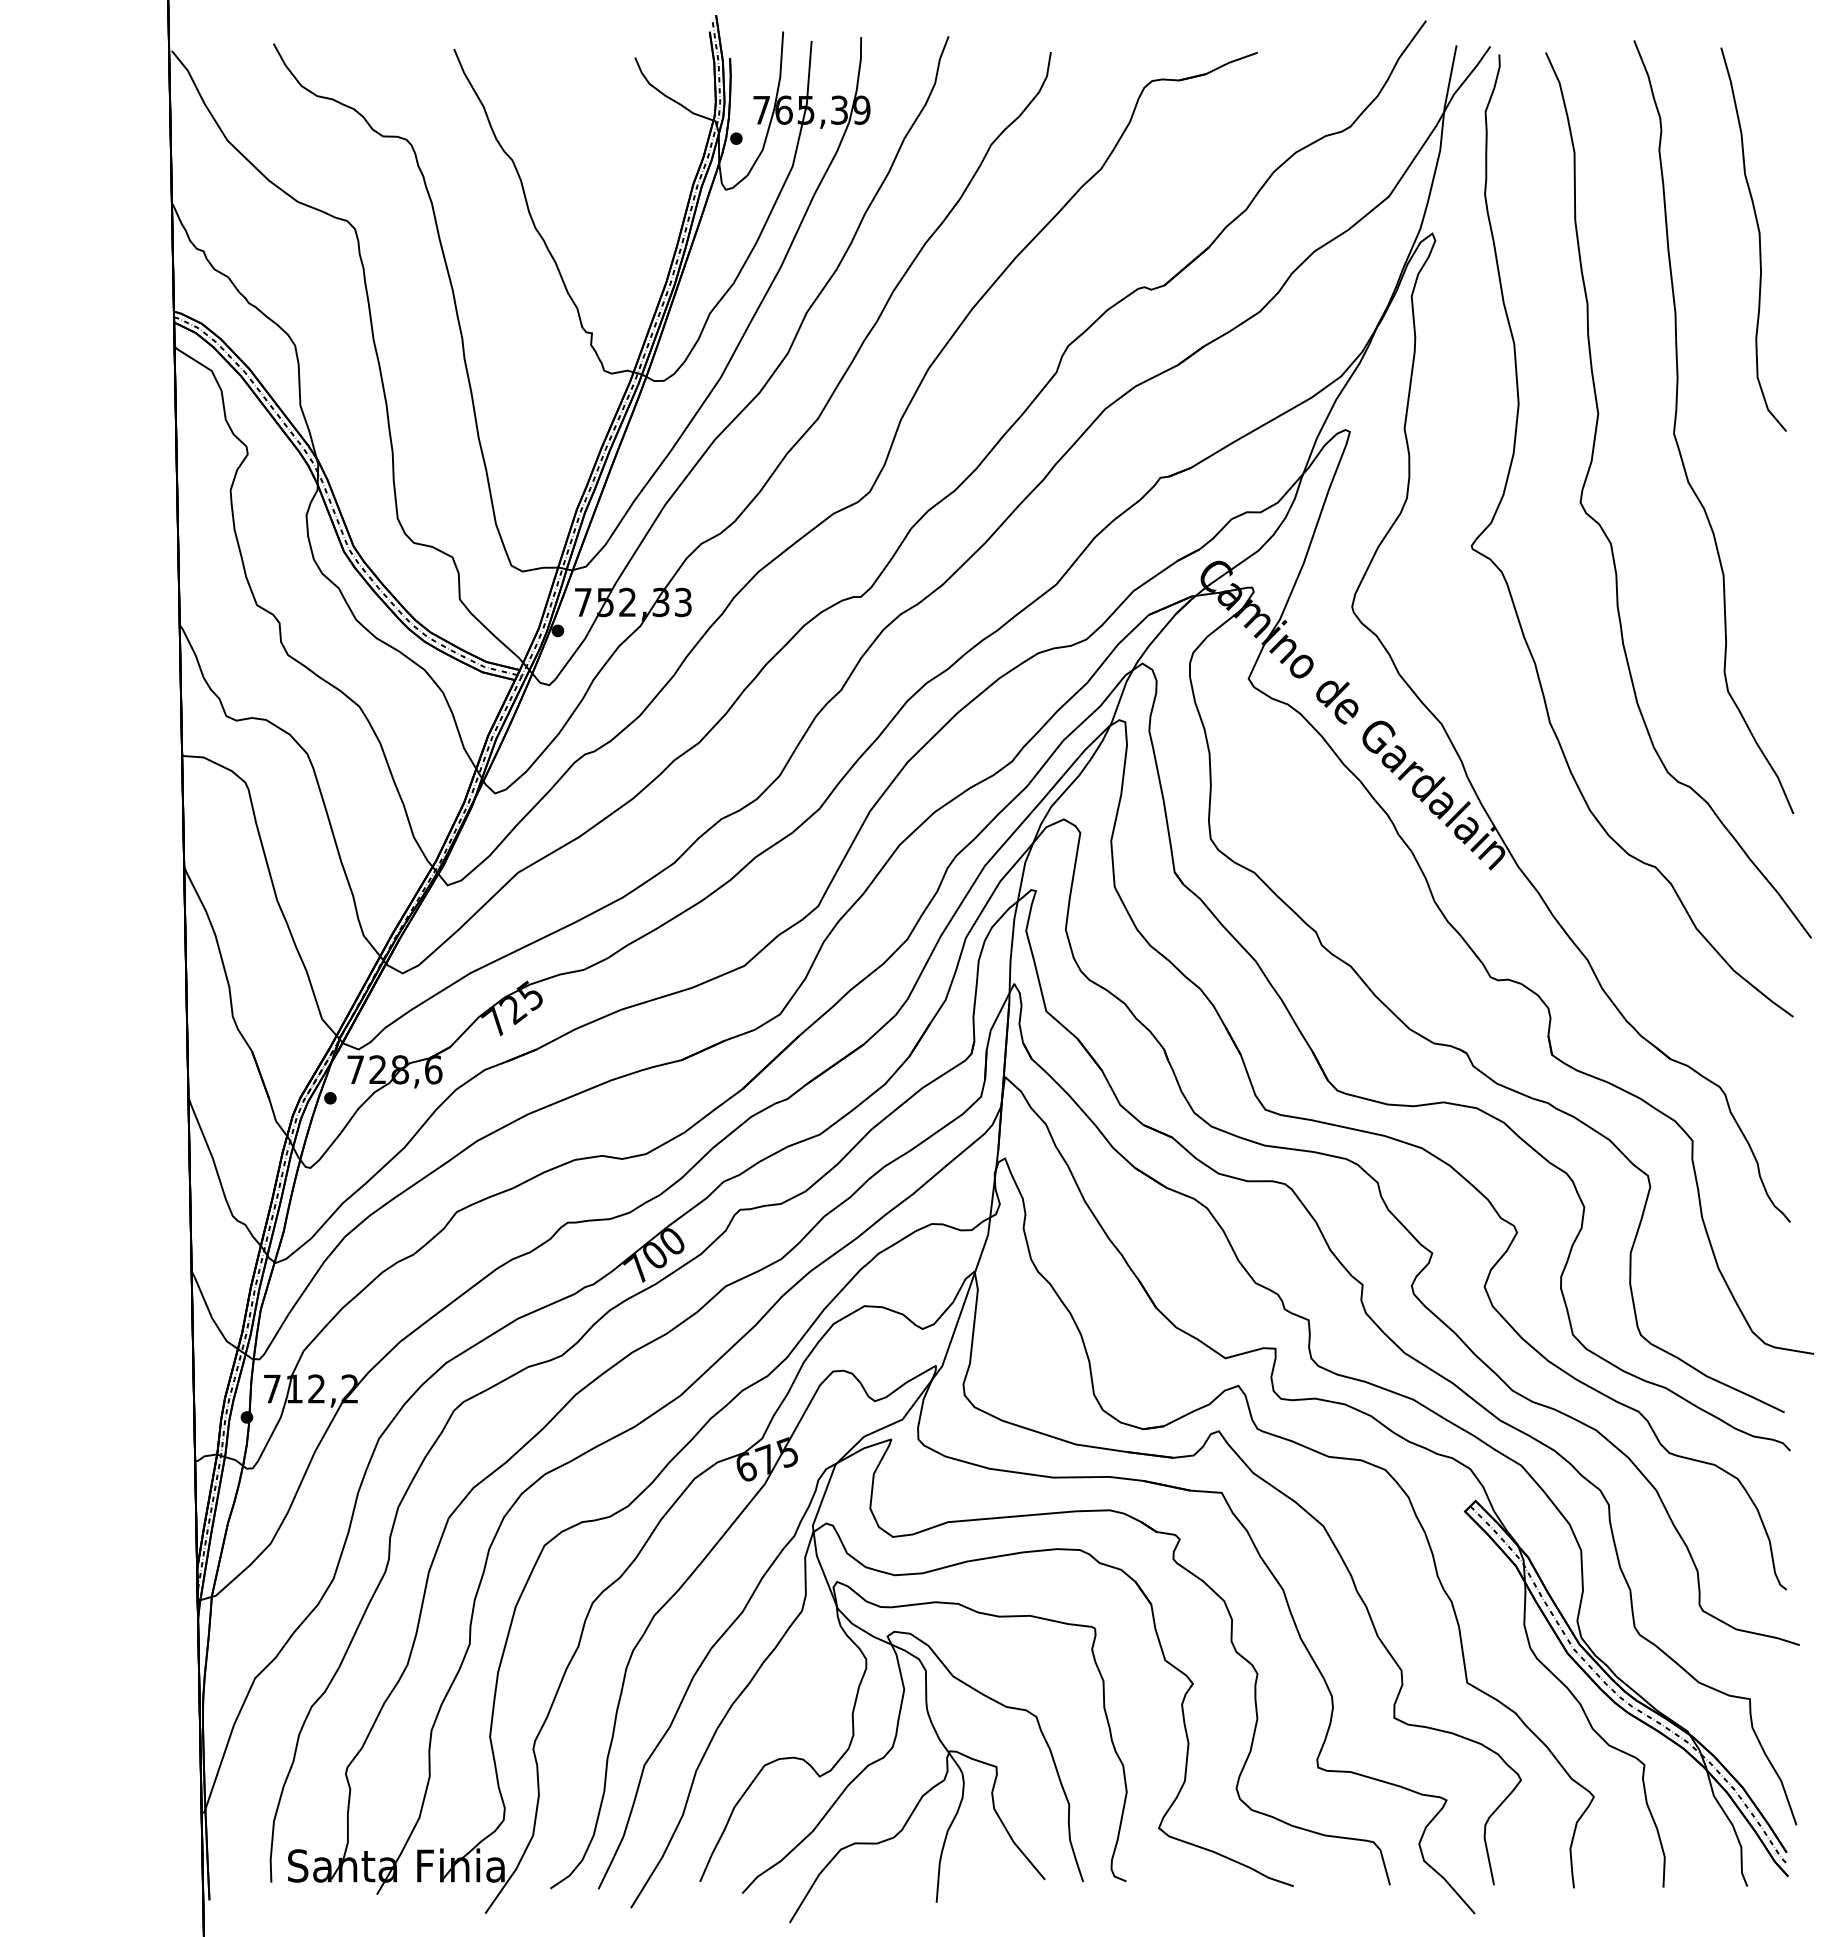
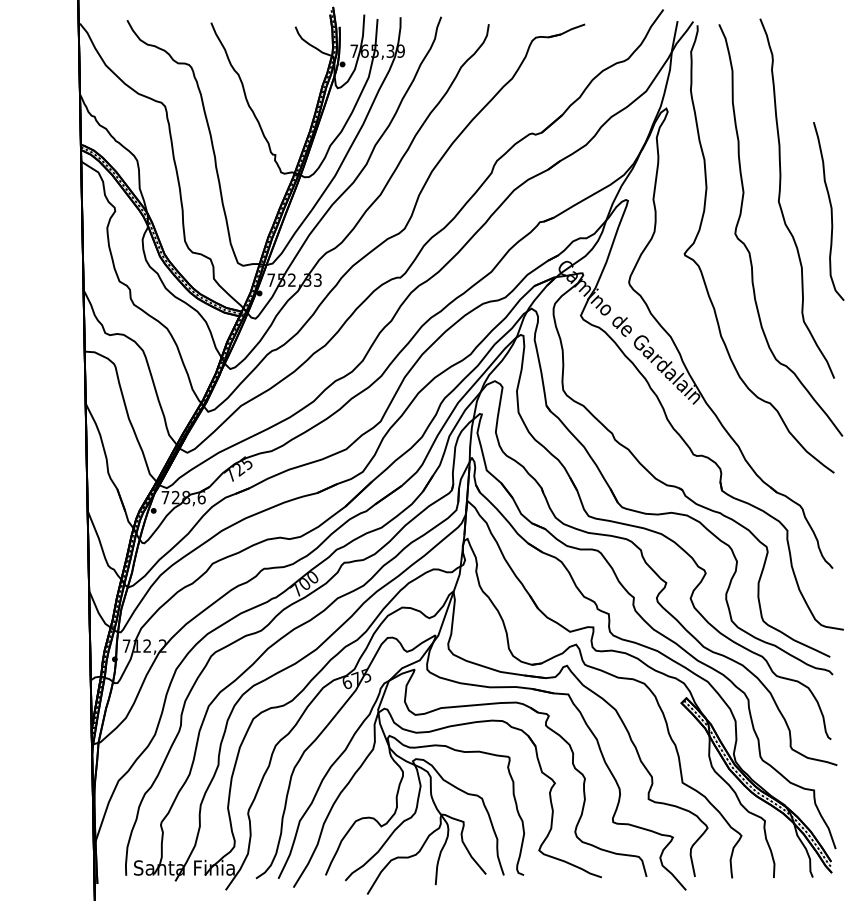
curve: (1757, 239) -> (830, 211), moved

